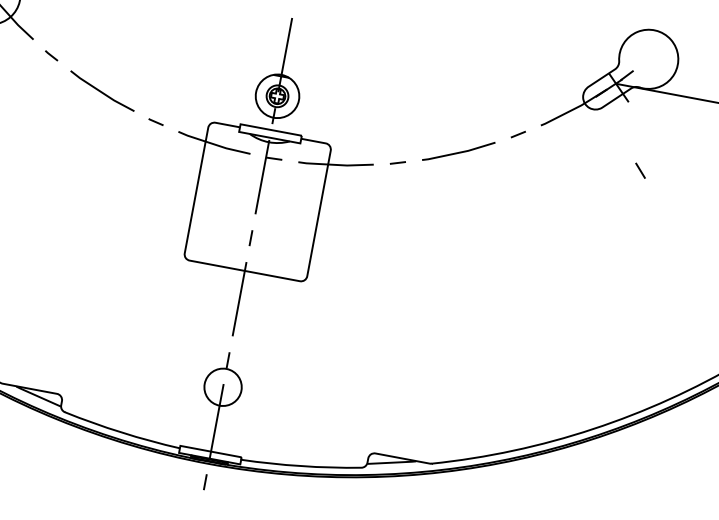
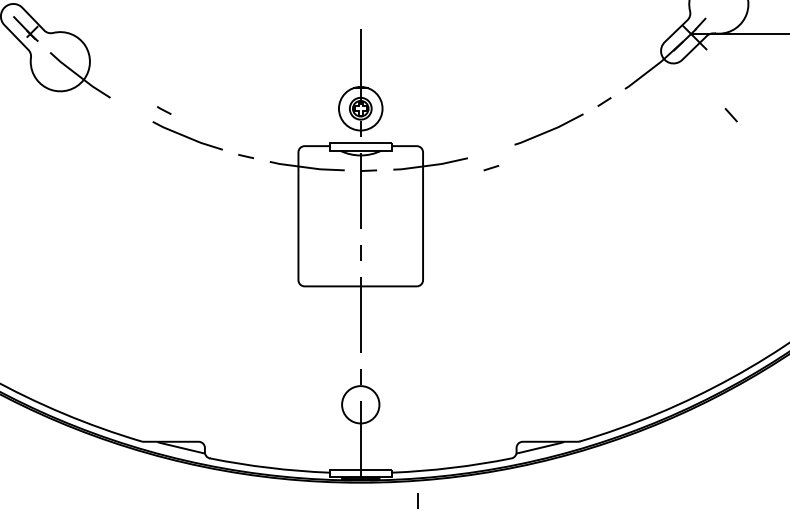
line: (50, 55) -> (163, 110), moved
line: (398, 163) -> (491, 168), moved
line: (205, 481) -> (417, 500), moved

